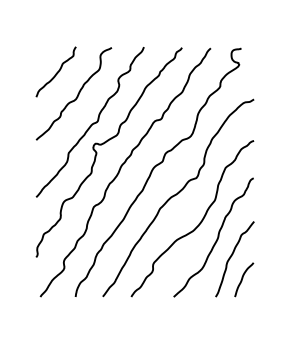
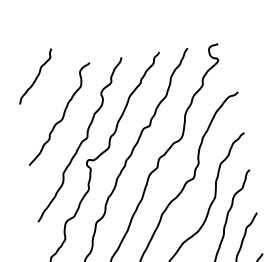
curve: (56, 72) -> (36, 76), moved

